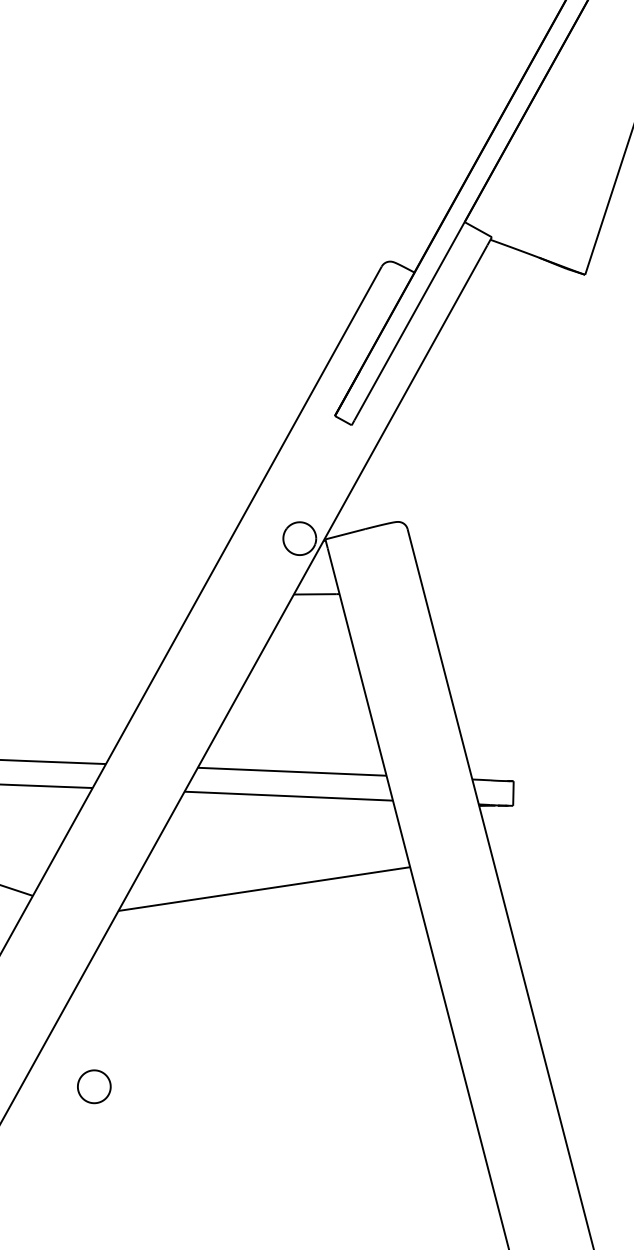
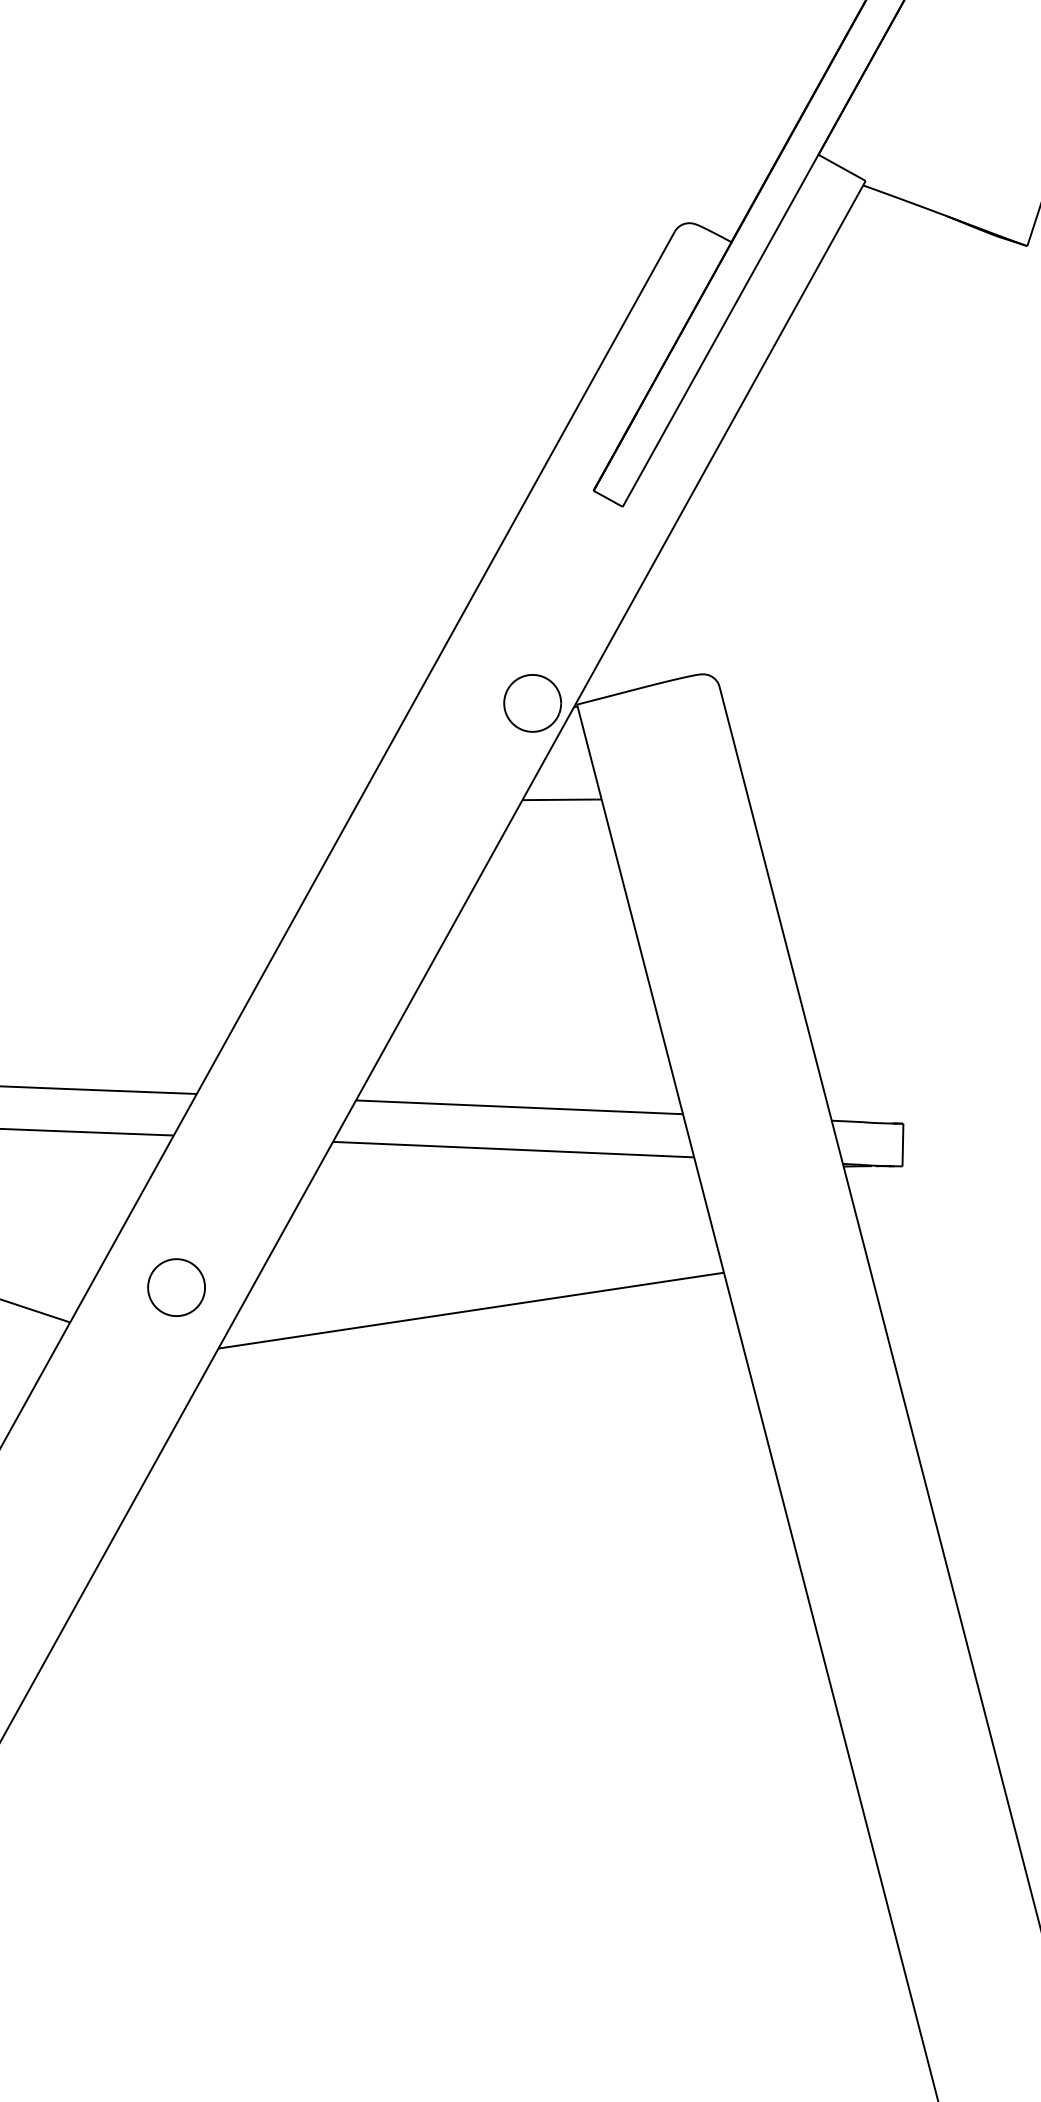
part: (94, 1086) -> (176, 1287), moved

